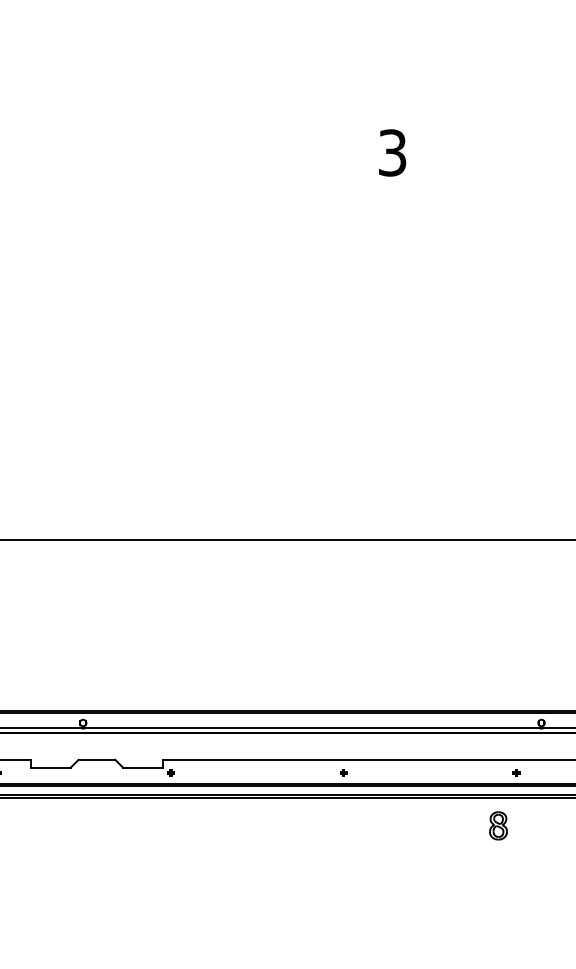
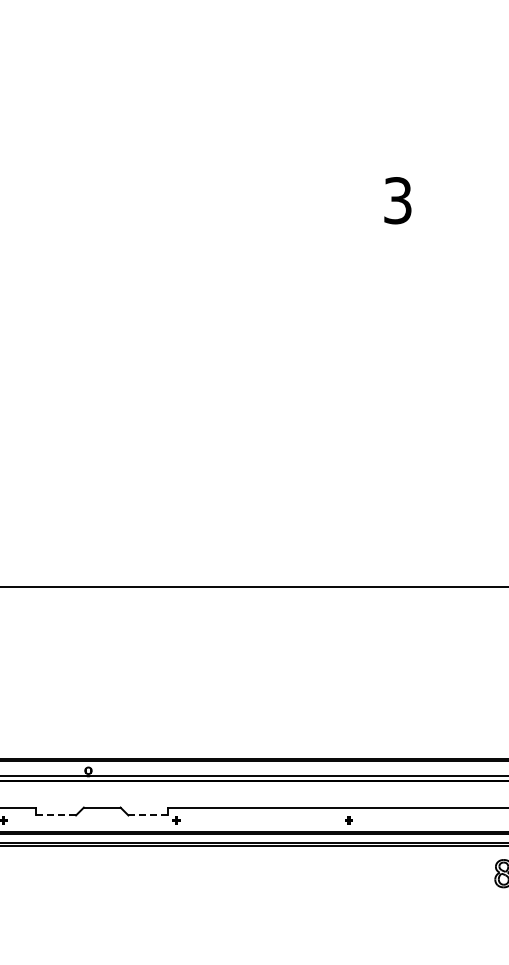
line: (50, 767) -> (55, 815), solid -> dashed
line: (143, 767) -> (148, 815), solid -> dashed

